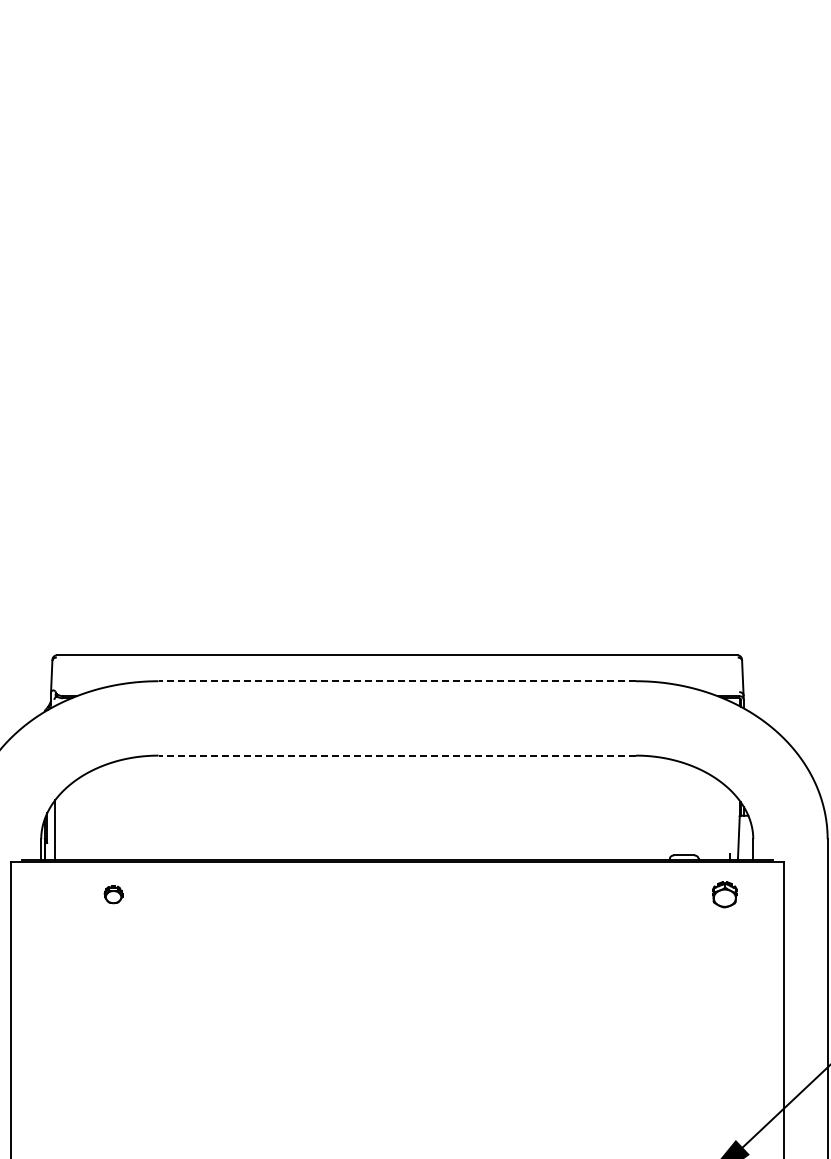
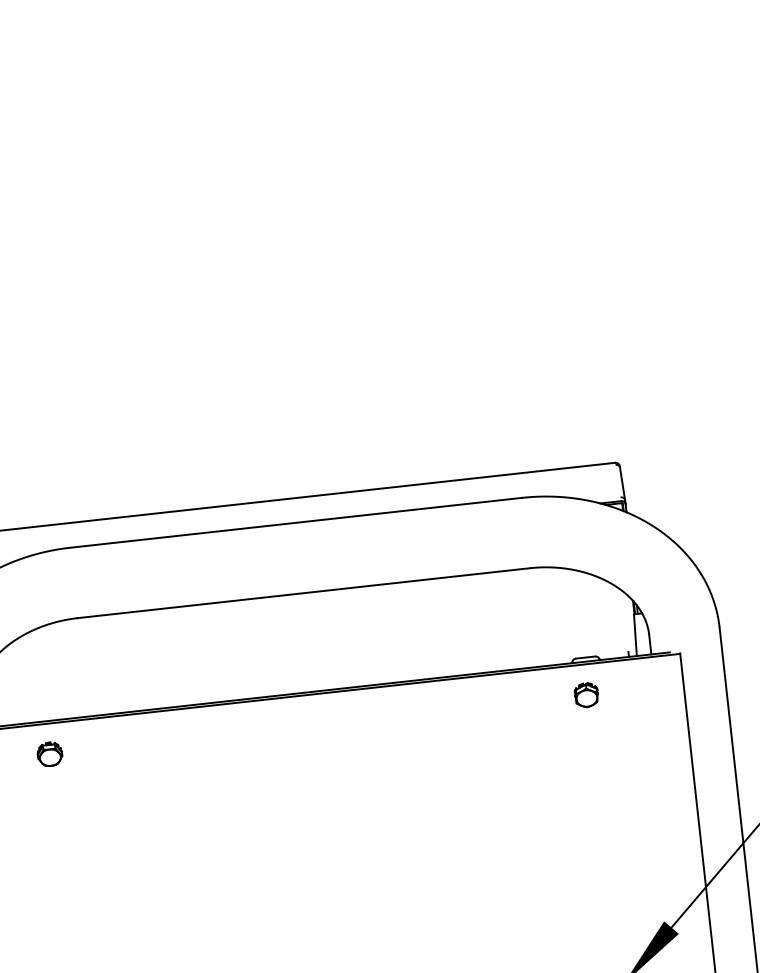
line: (397, 681) -> (296, 523), dashed -> solid
line: (397, 755) -> (303, 593), dashed -> solid
part: (113, 894) -> (49, 754), size x1.43
part: (724, 894) -> (586, 694), moved

